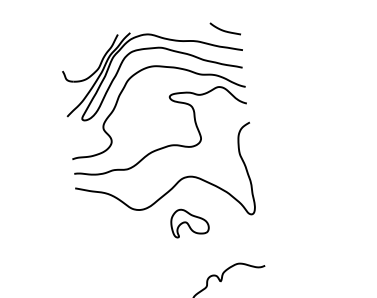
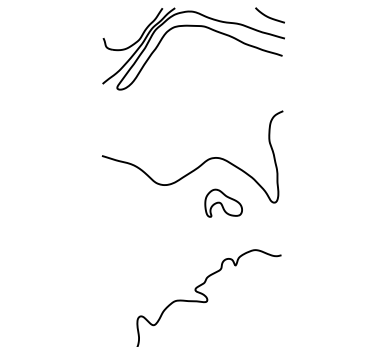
part: (169, 100) -> (206, 79), removed
part: (189, 221) -> (223, 202), moved

